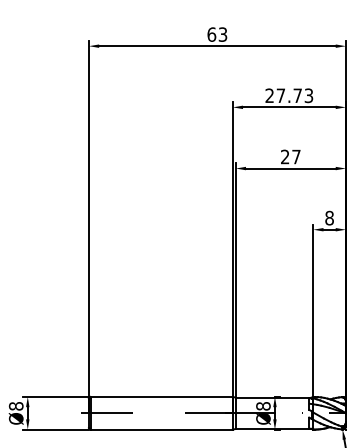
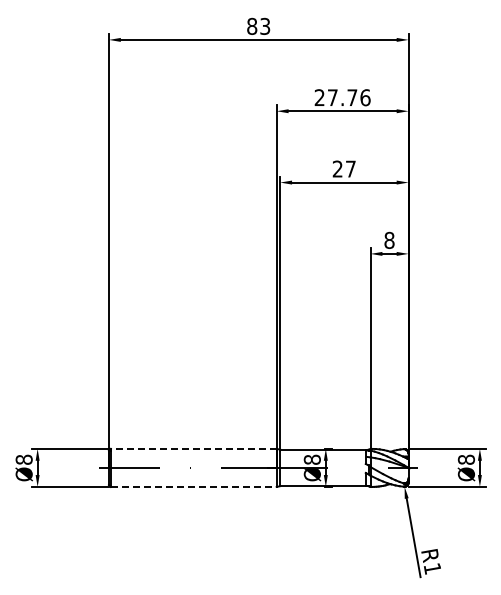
text: (212, 33) -> (252, 25), 63 -> 83
text: (308, 95) -> (365, 97), 27.73 -> 27.76
line: (161, 396) -> (193, 448), solid -> dashed
line: (161, 429) -> (193, 486), solid -> dashed

